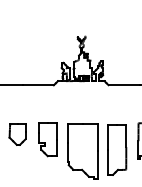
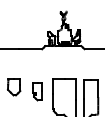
part: (47, 139) -> (37, 91), size x0.7

